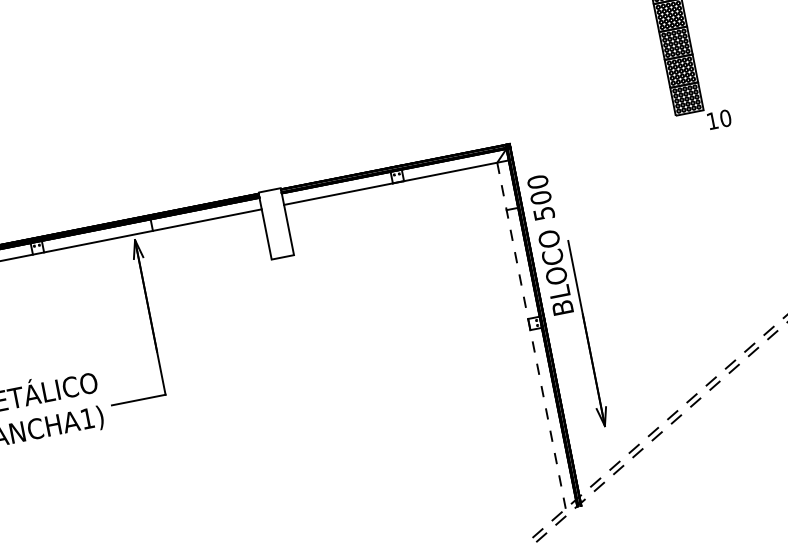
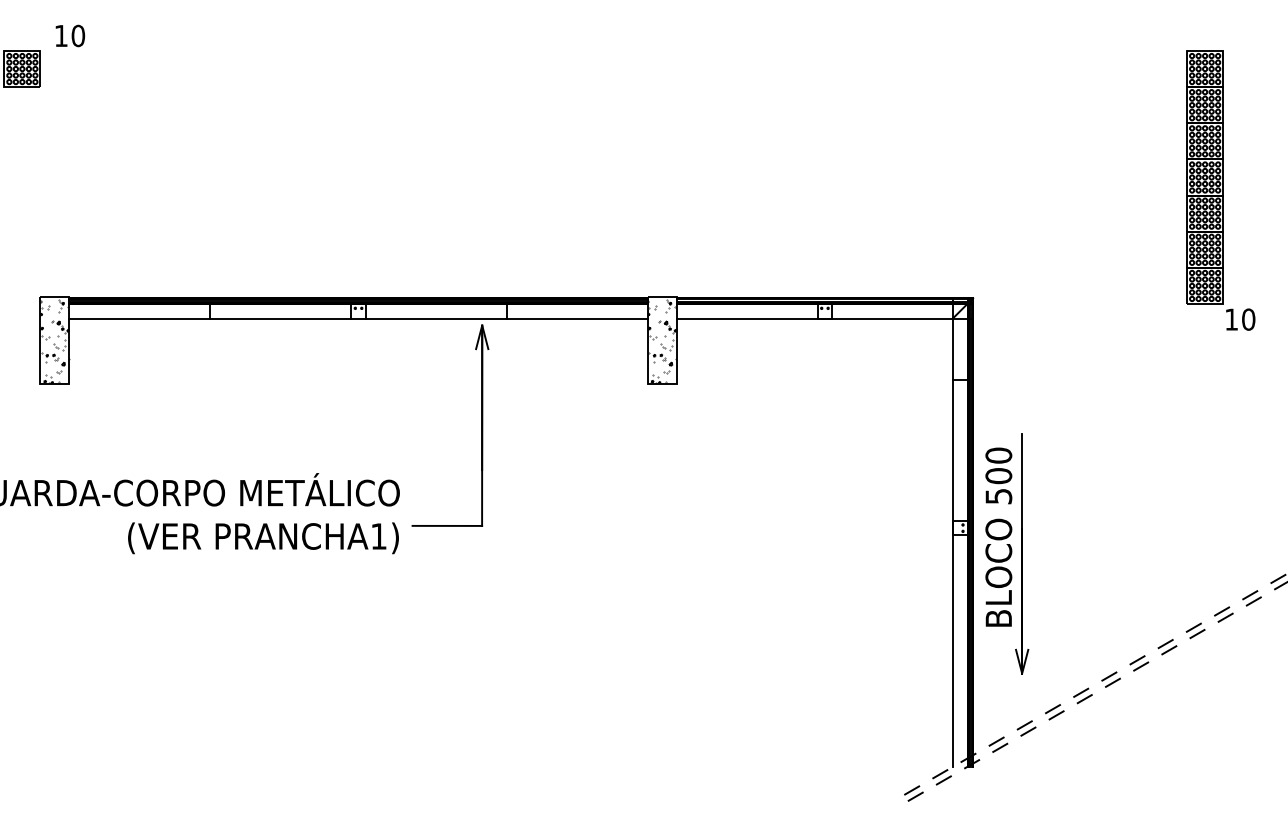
hatch: (275, 225) -> (661, 341), added
text: (550, 244) -> (998, 536), moved
line: (529, 327) -> (952, 532), dashed -> solid

